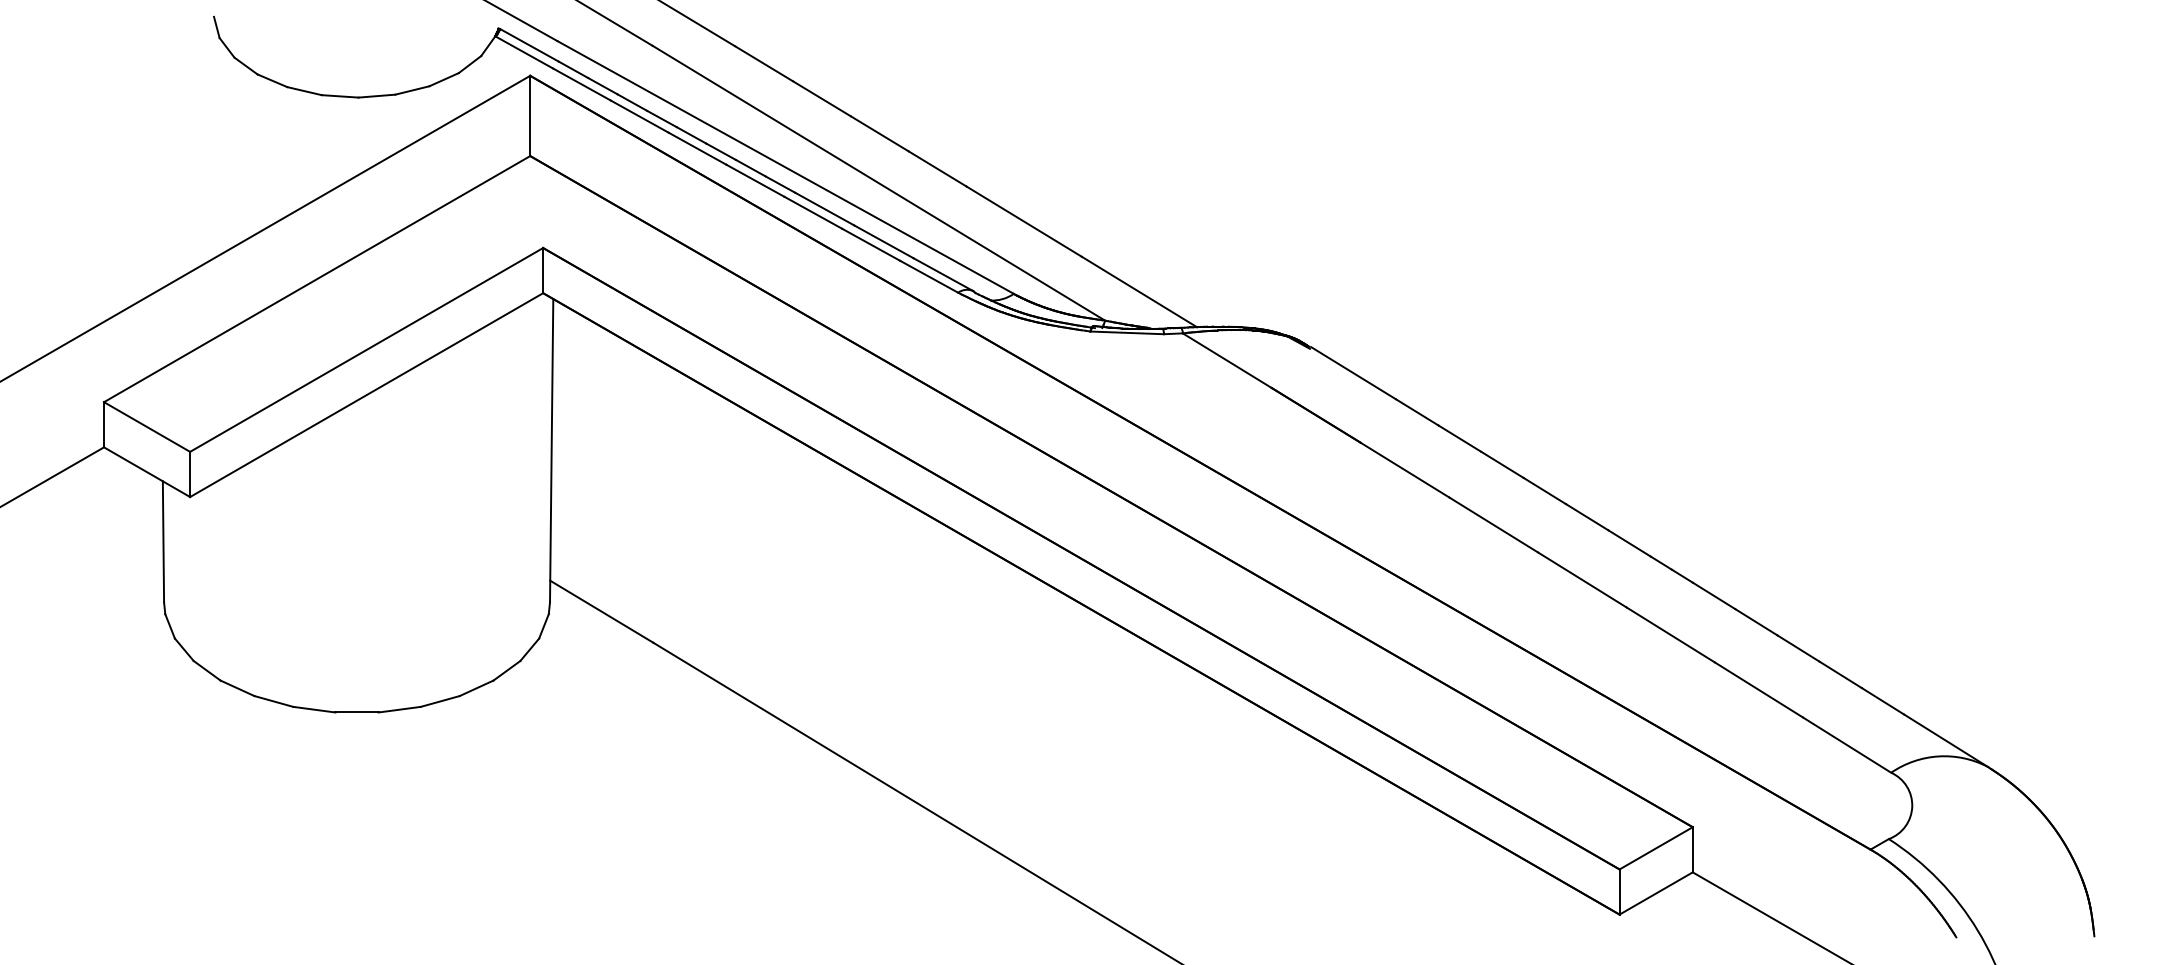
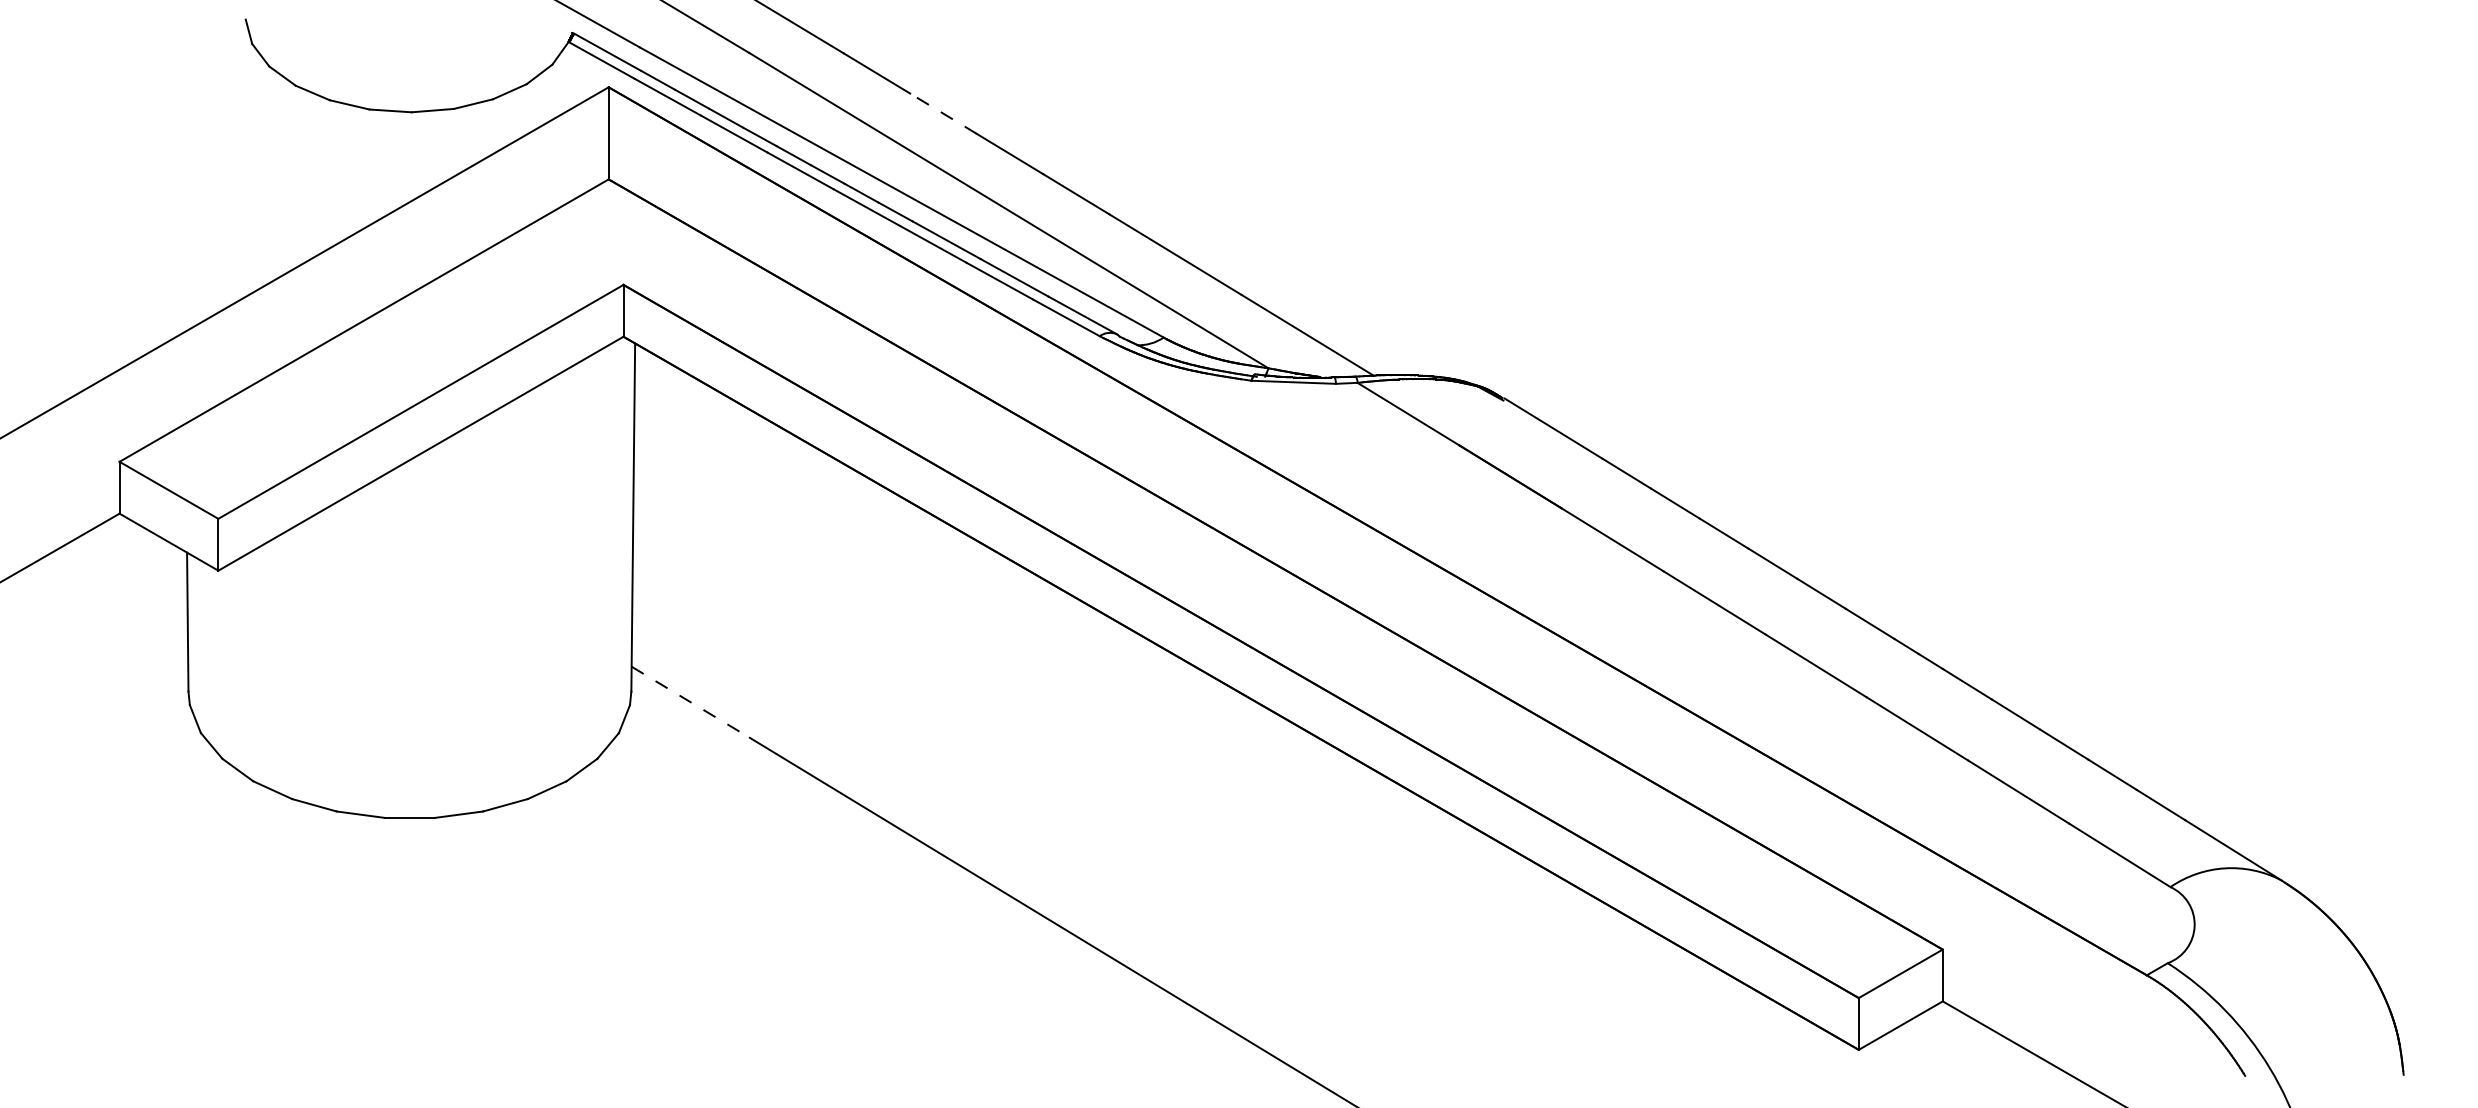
line: (822, 98) -> (943, 113), solid -> dashed
line: (601, 611) -> (690, 702), solid -> dashed

